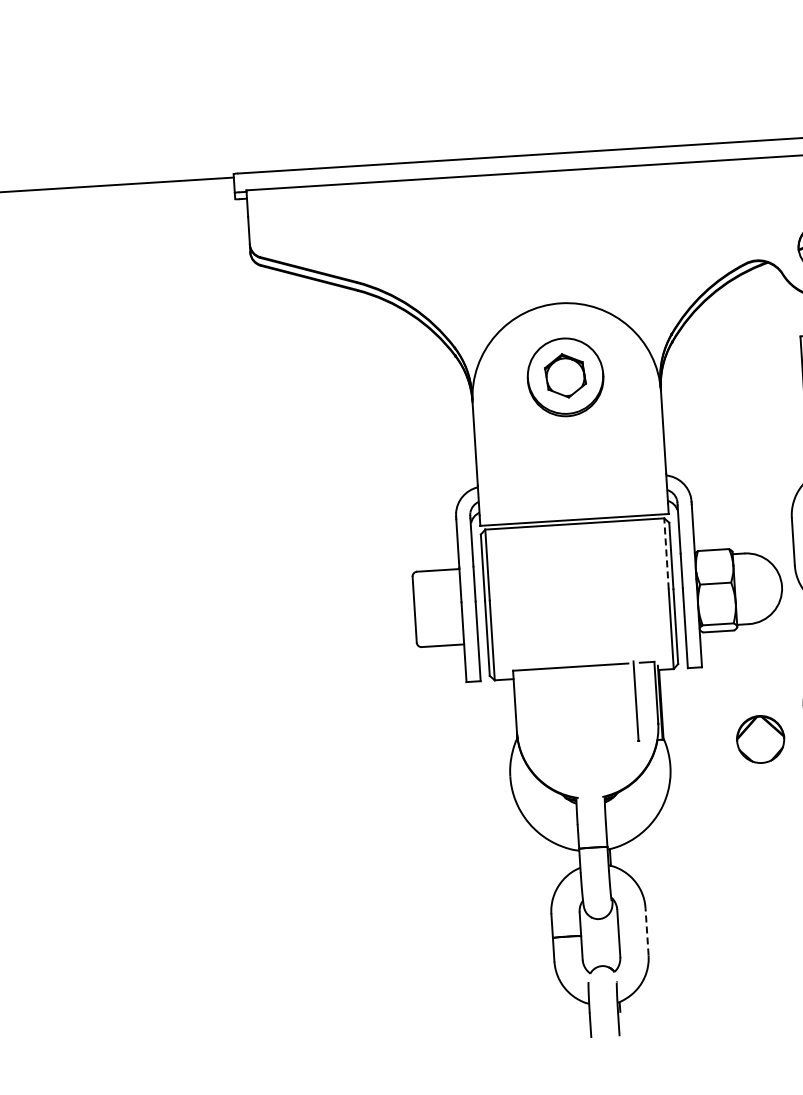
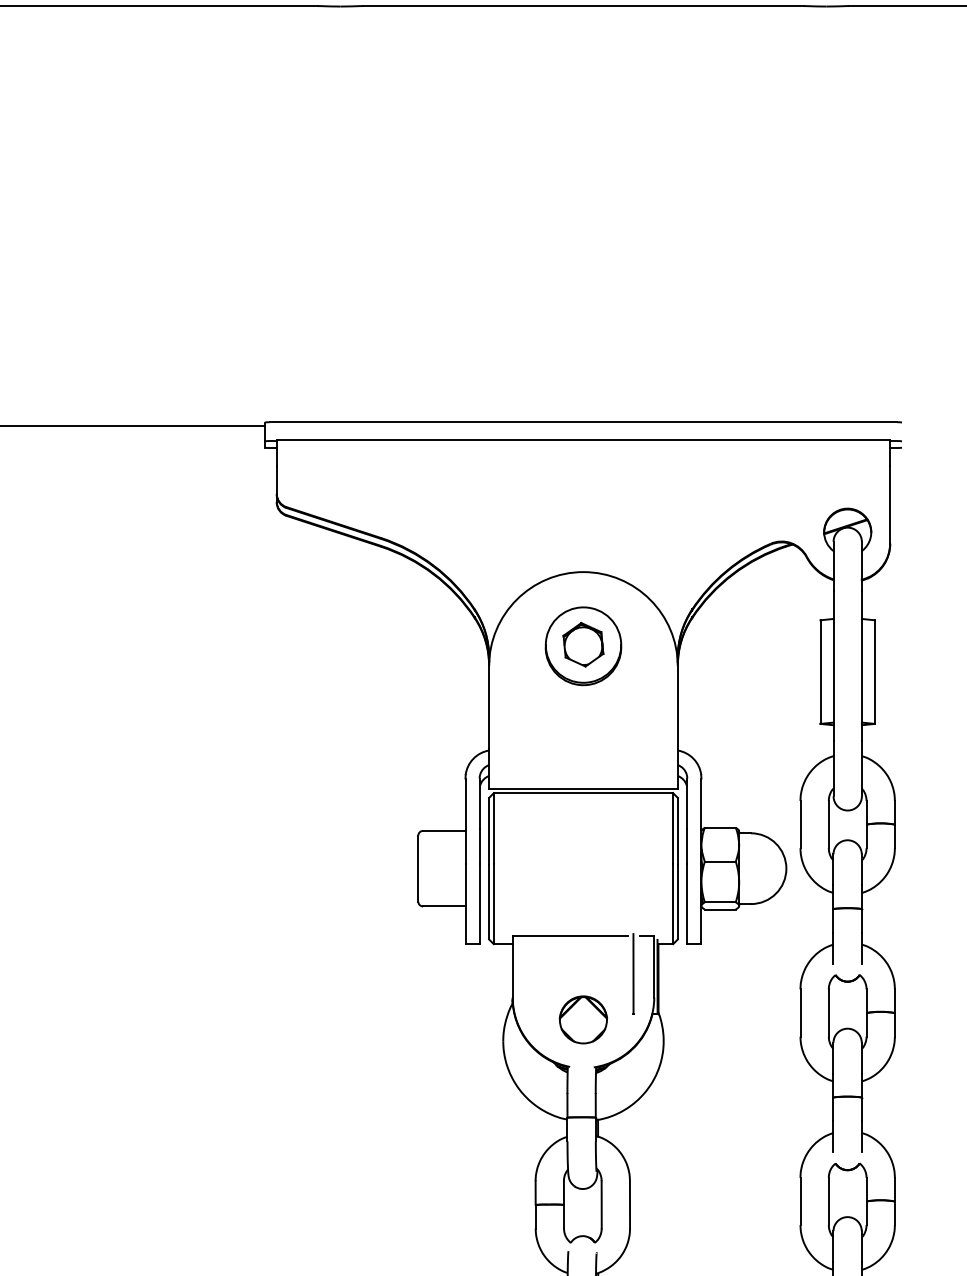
line: (666, 553) -> (673, 828), dashed -> solid
part: (759, 739) -> (582, 1019), moved
line: (647, 931) -> (630, 1204), dashed -> solid

